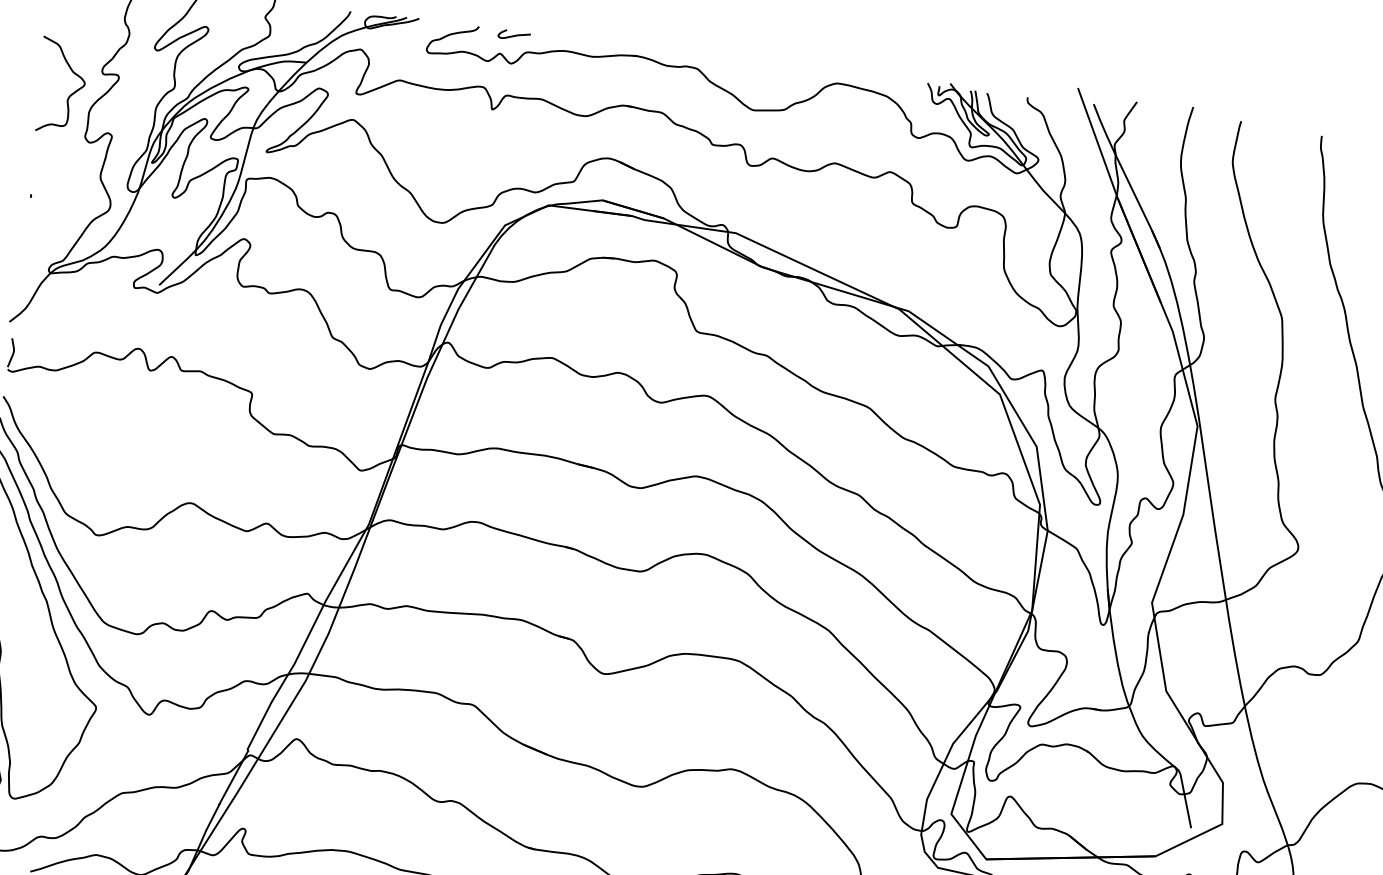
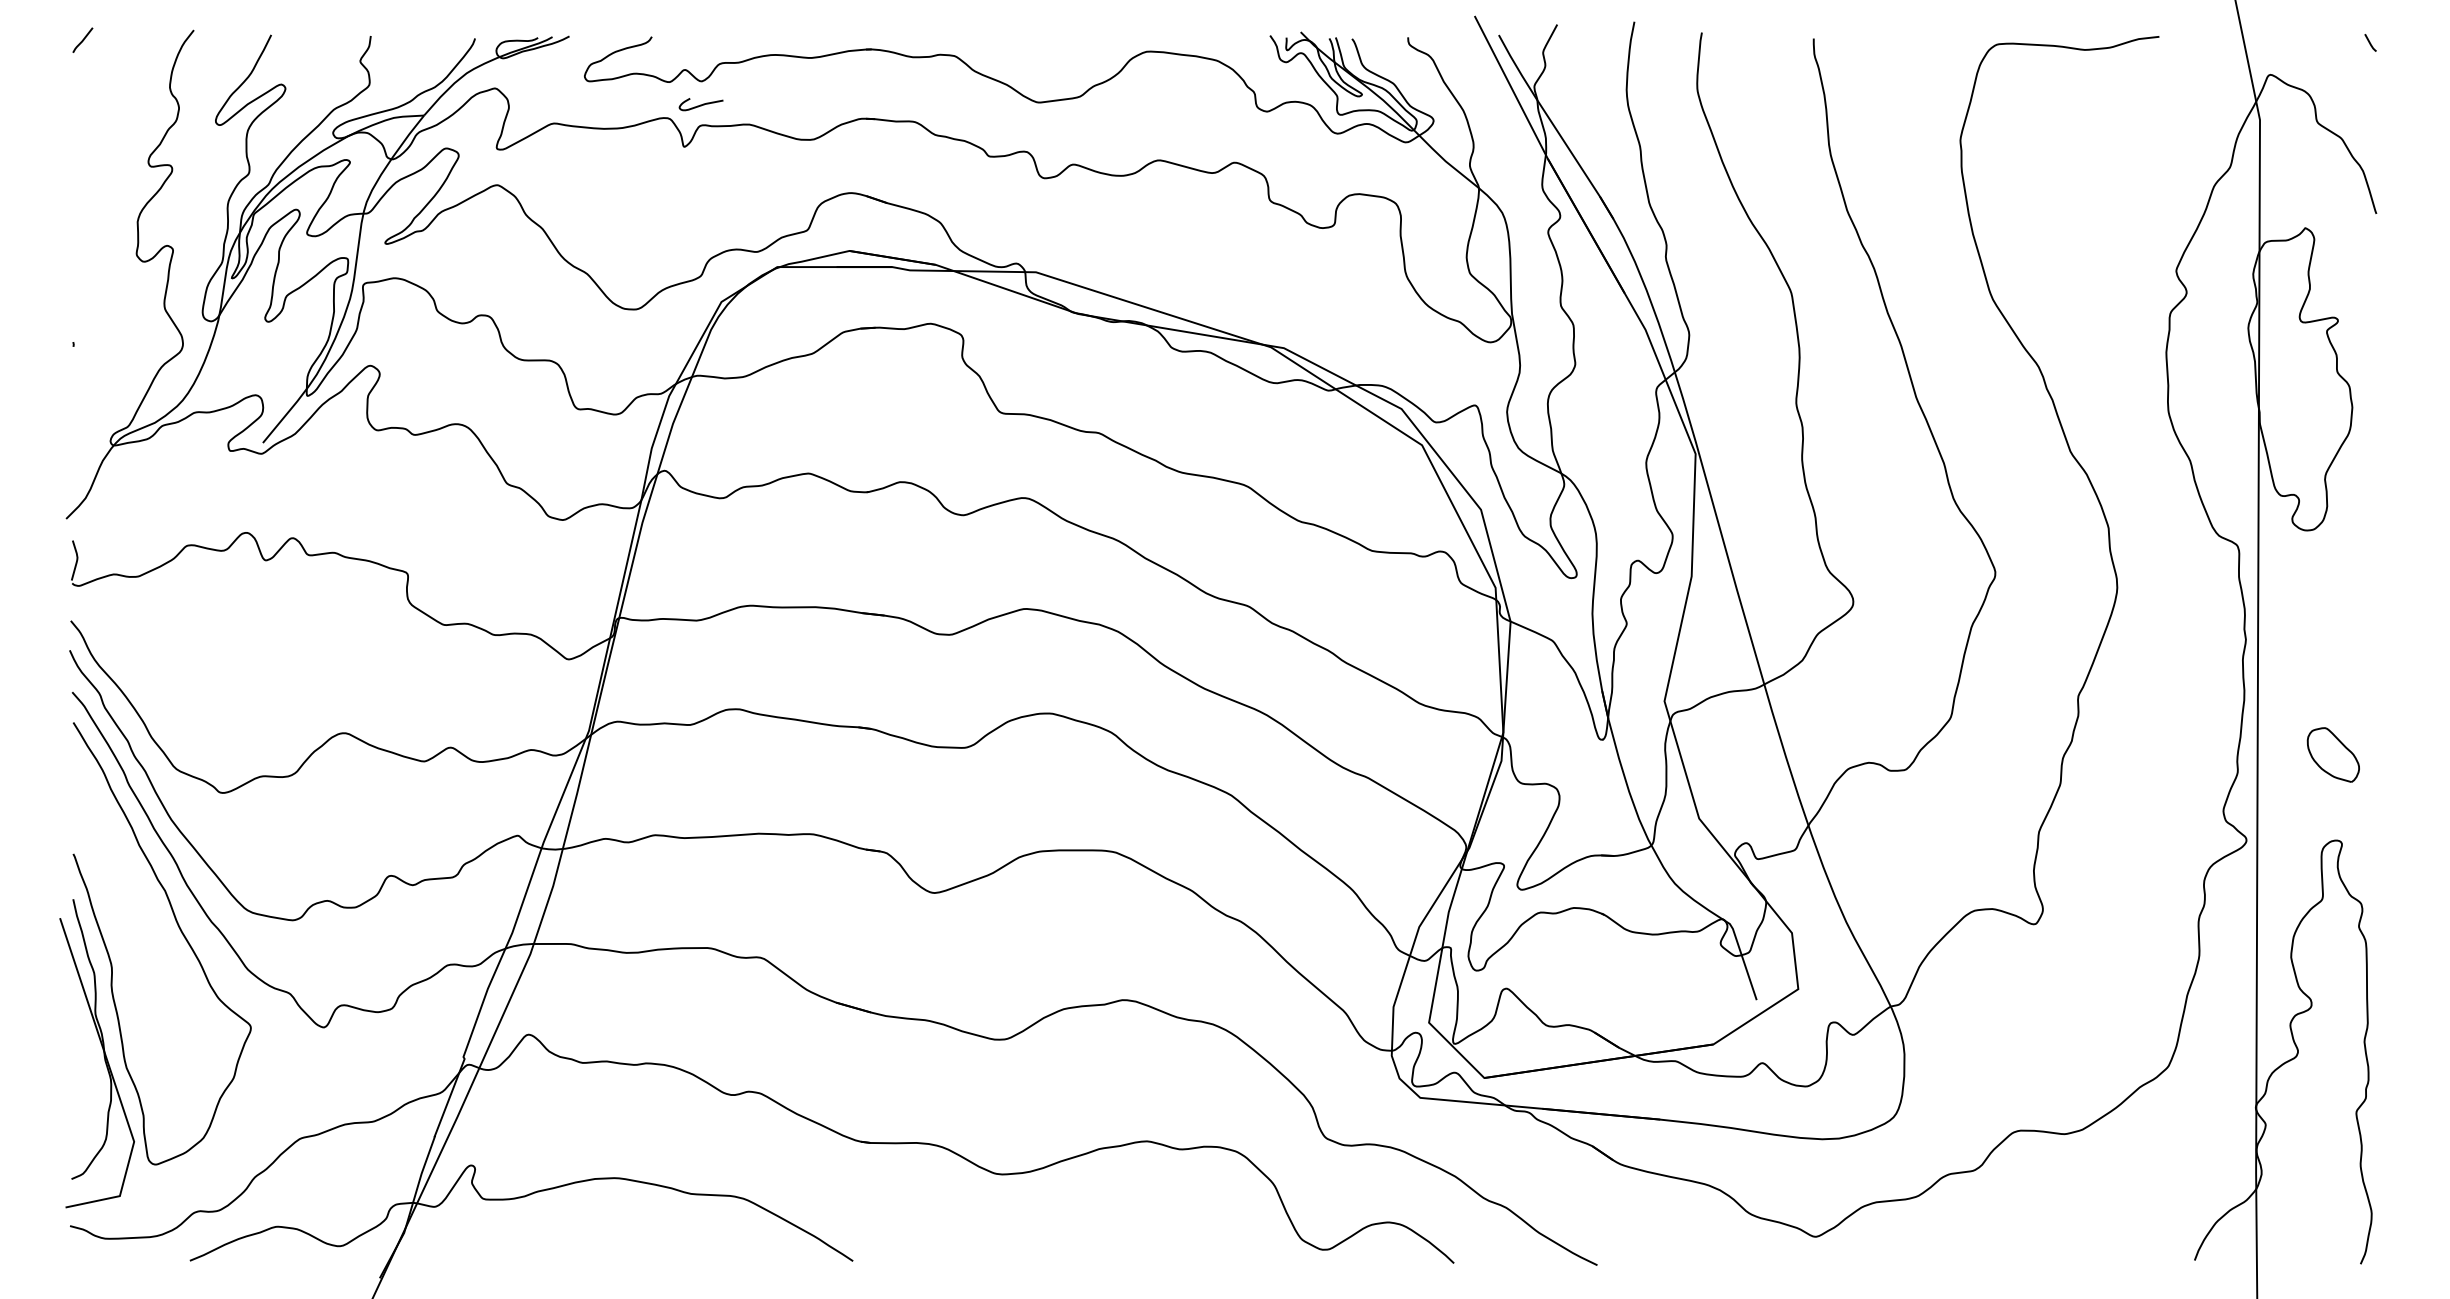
curve: (513, 35) -> (700, 104), moved
curve: (68, 96) -> (107, 202), removed

